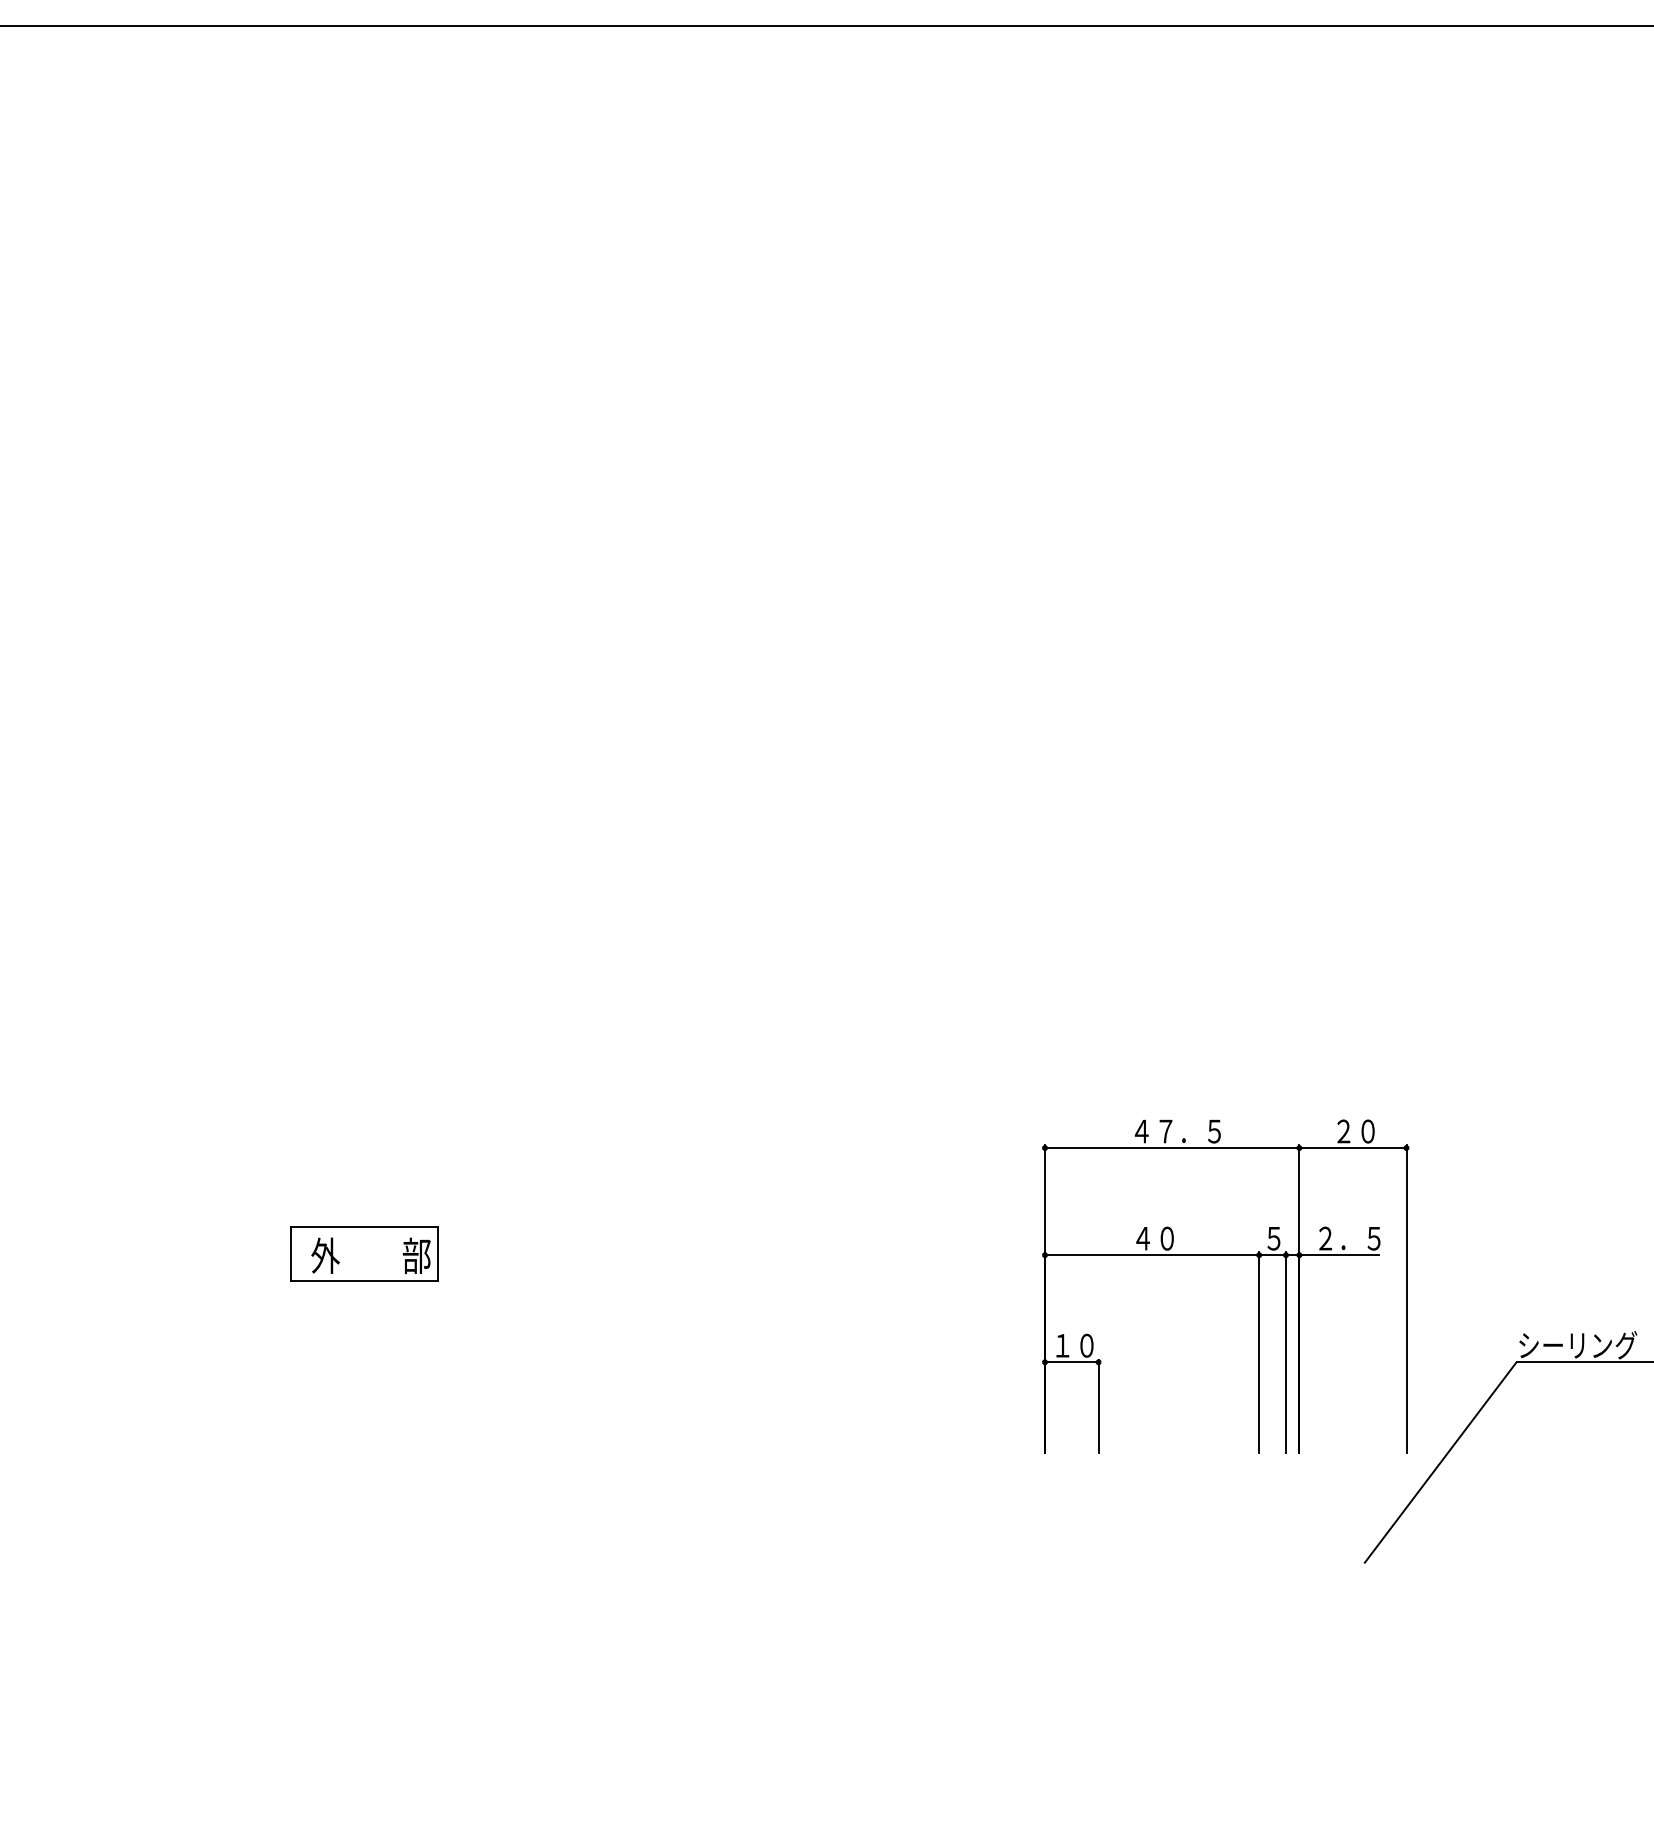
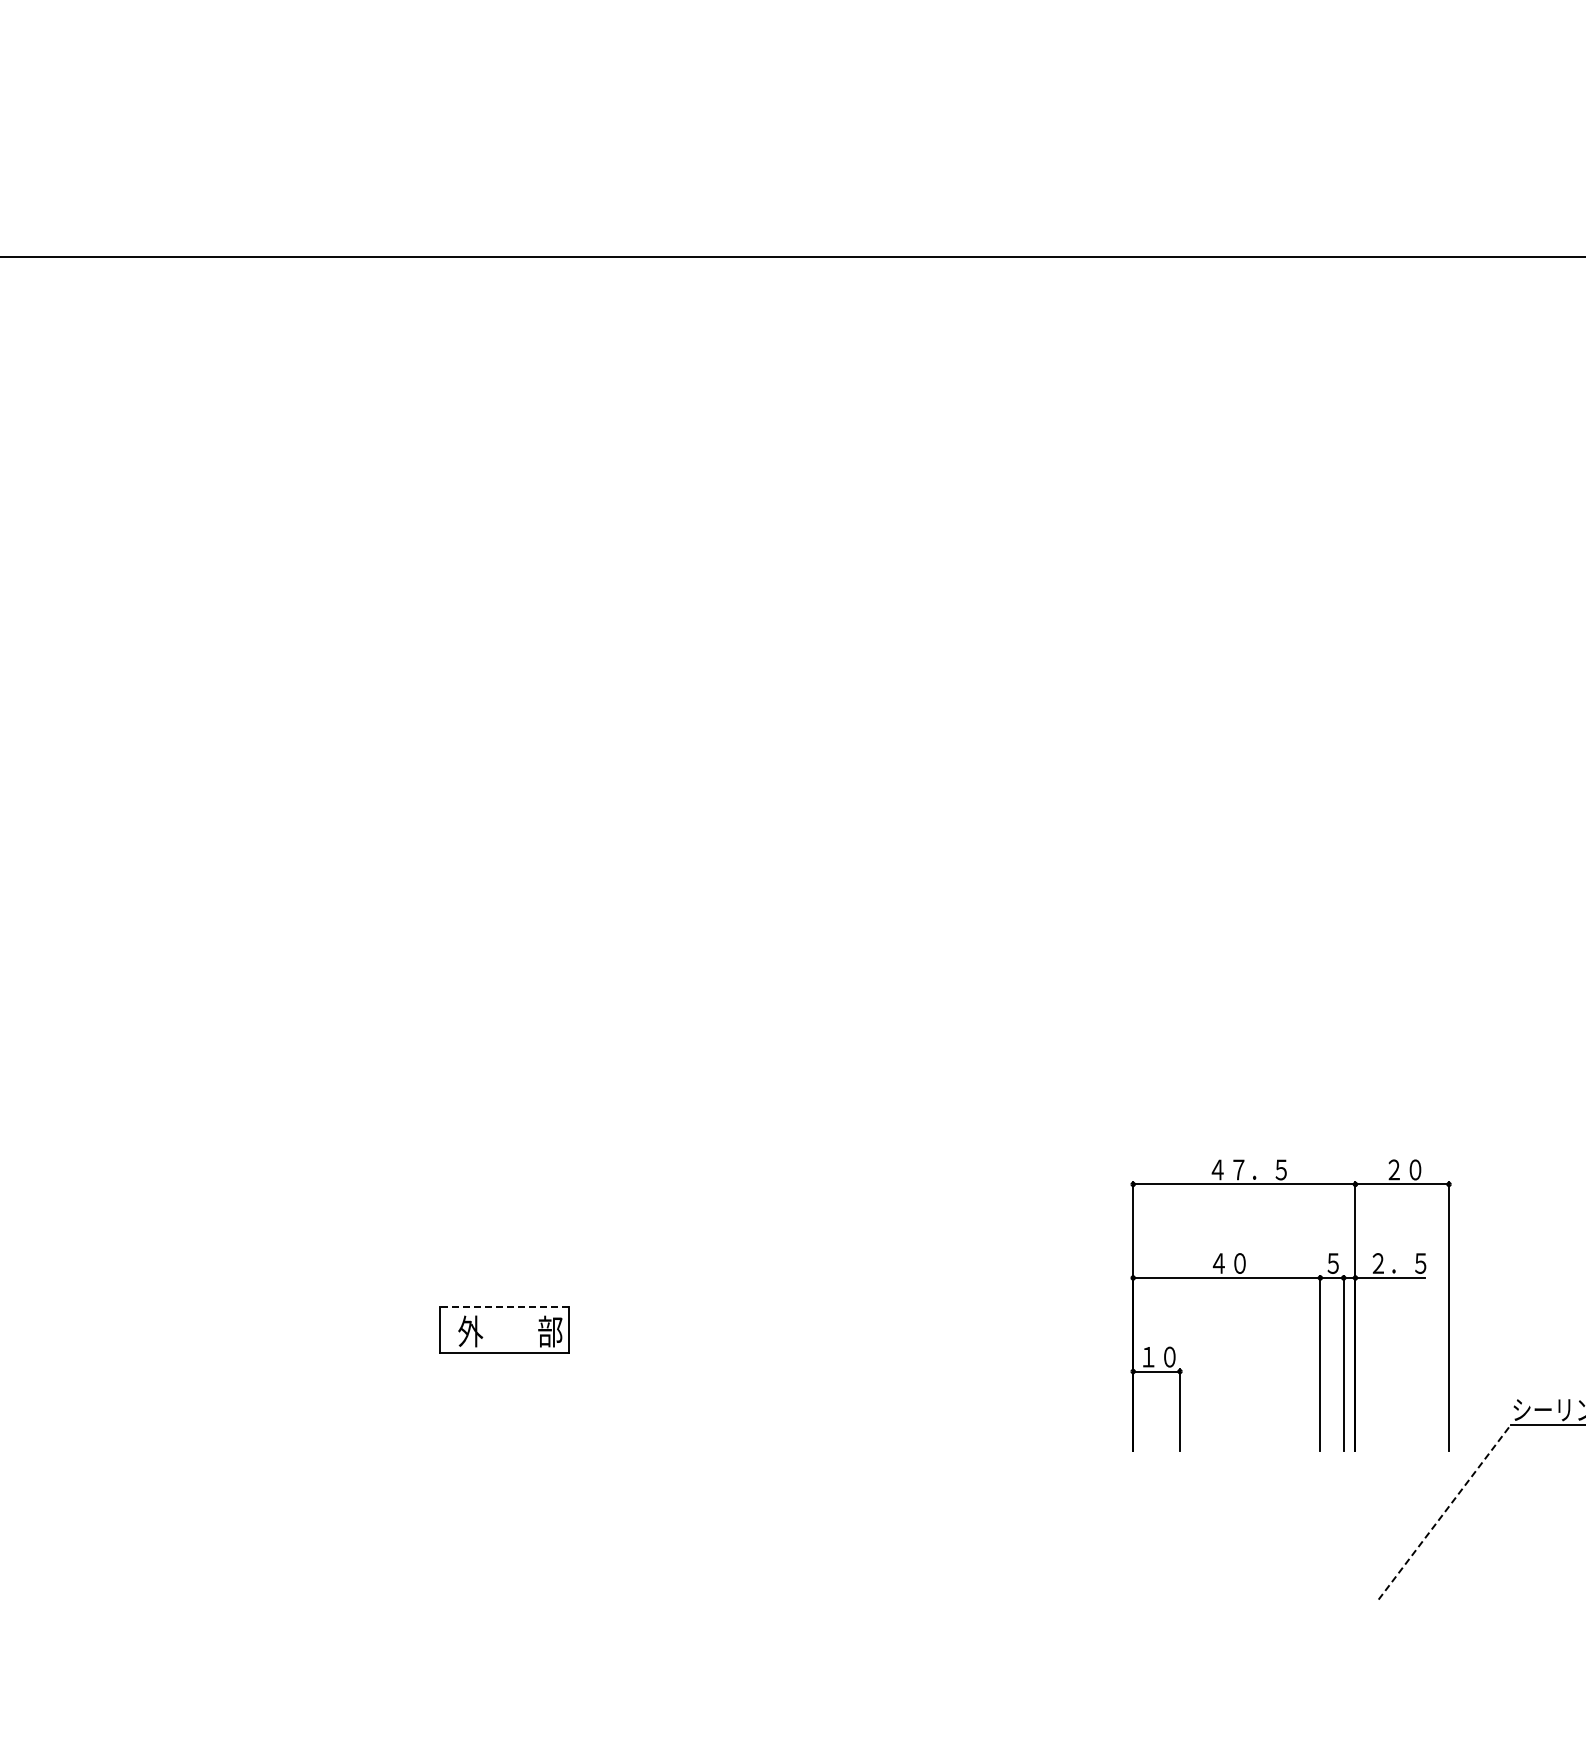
line: (363, 1227) -> (503, 1306), solid -> dashed
part: (1225, 1255) -> (1290, 1278), moved
line: (1440, 1462) -> (1444, 1512), solid -> dashed

